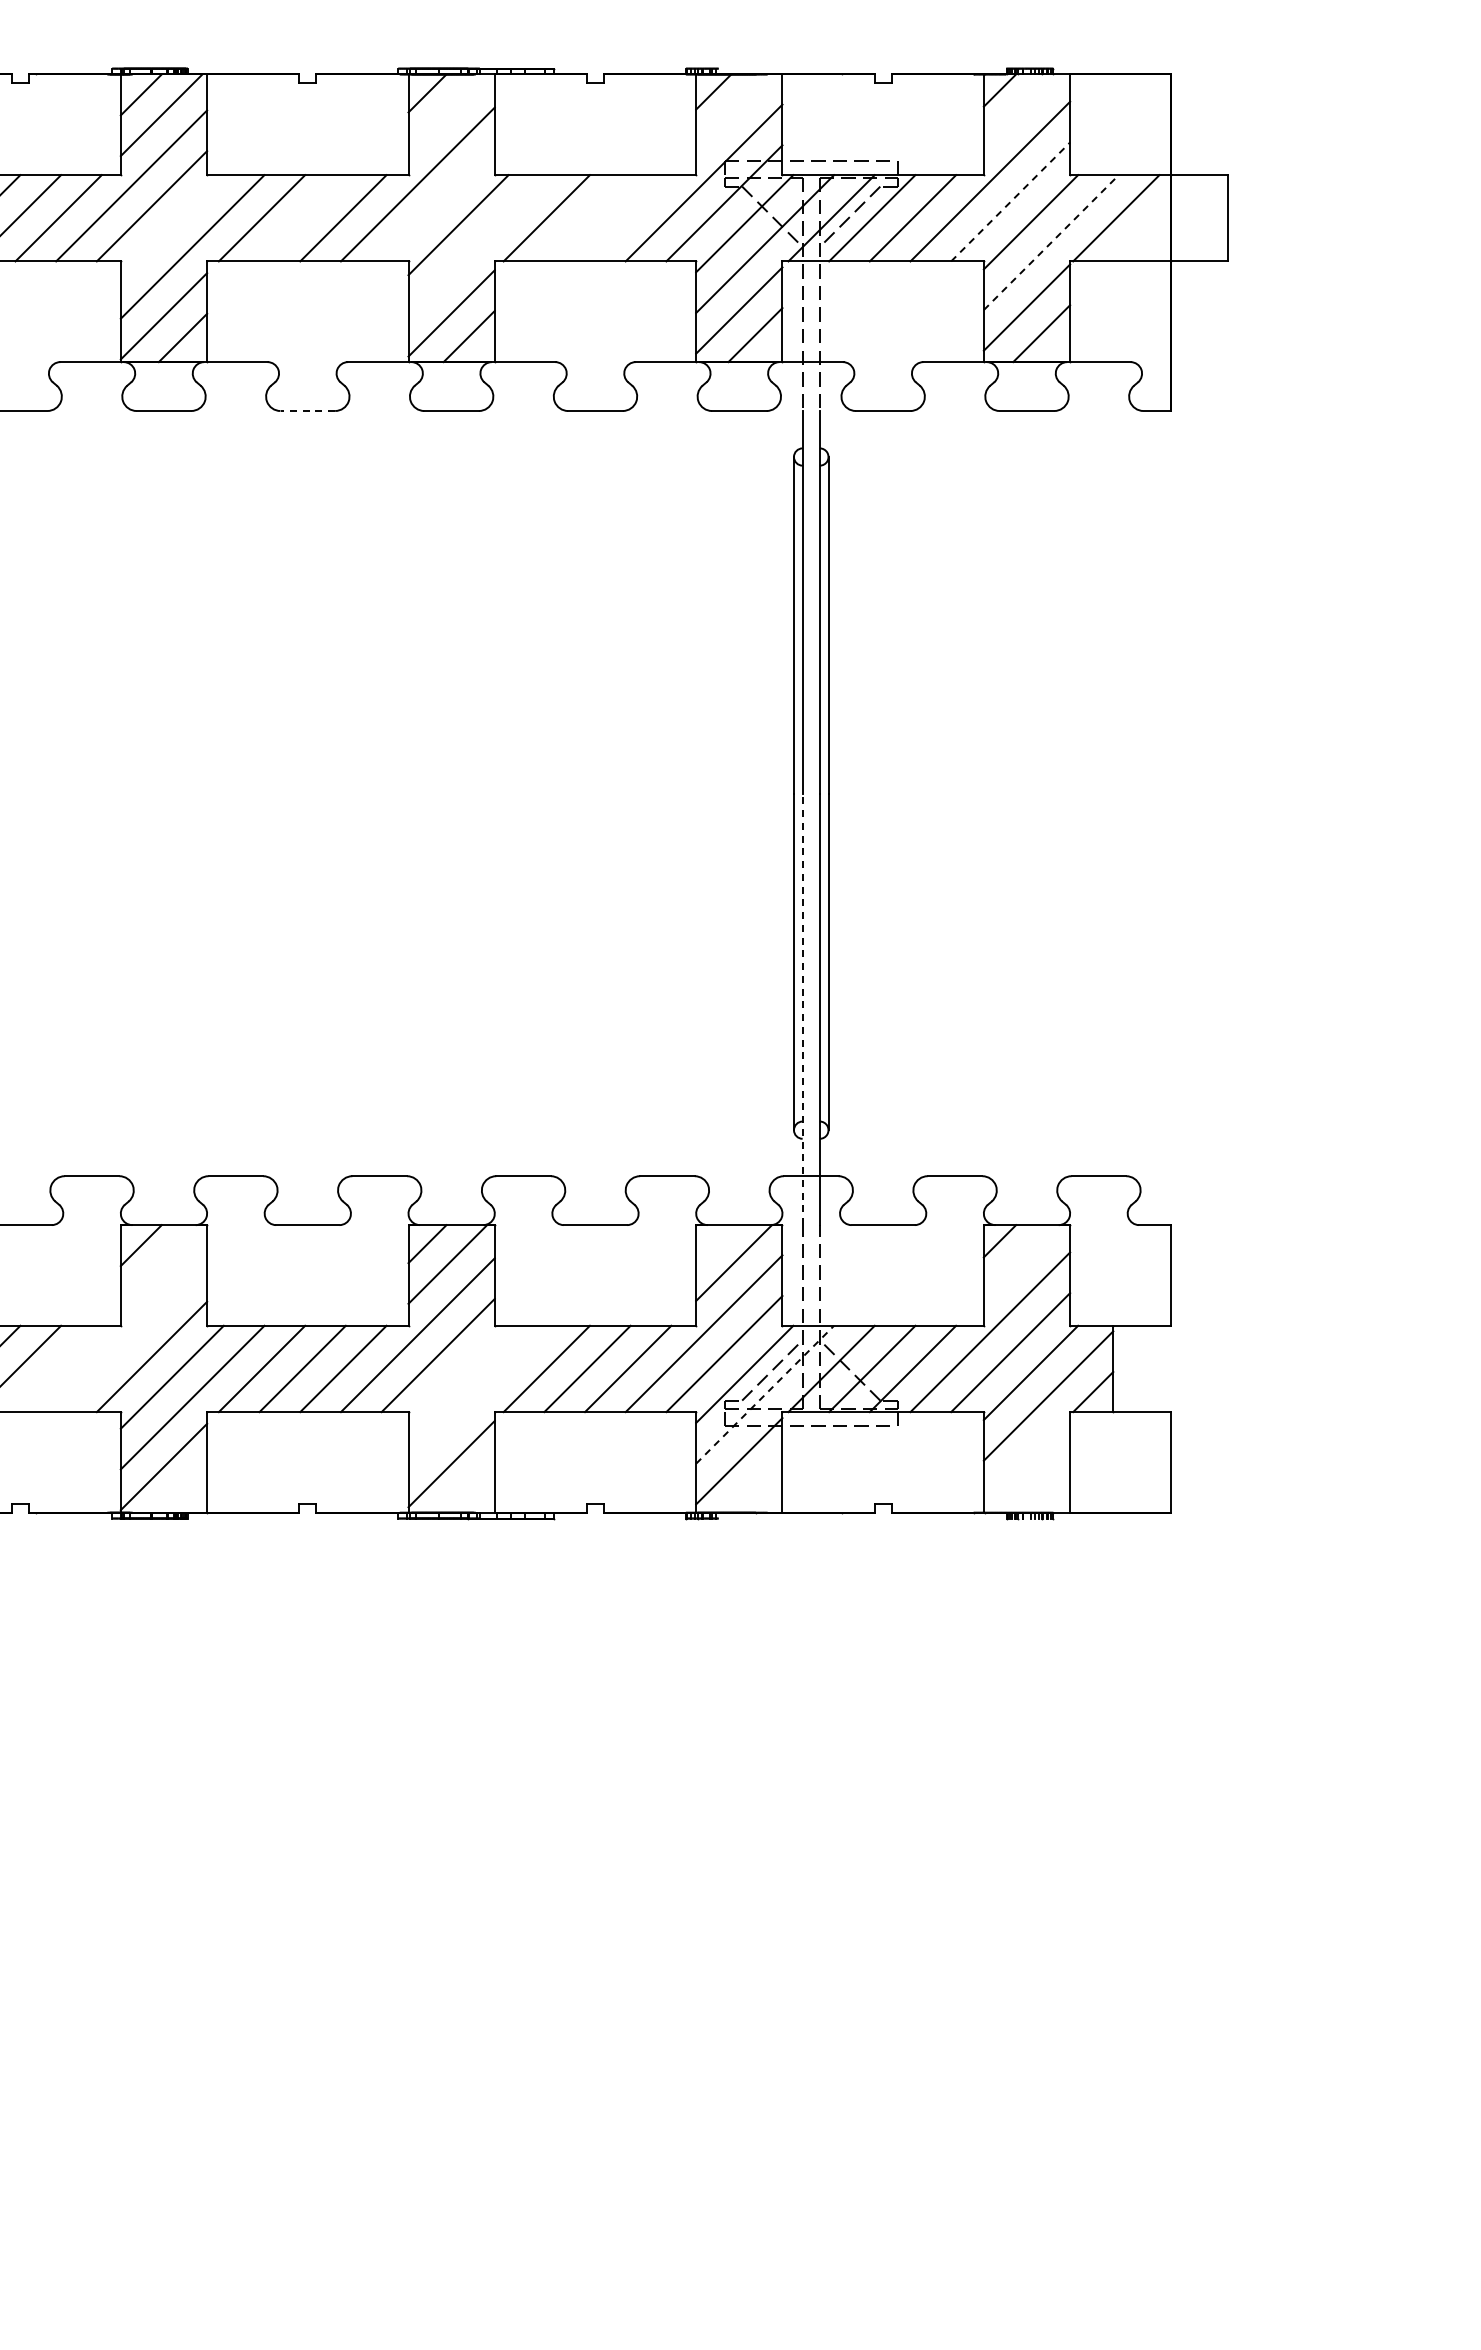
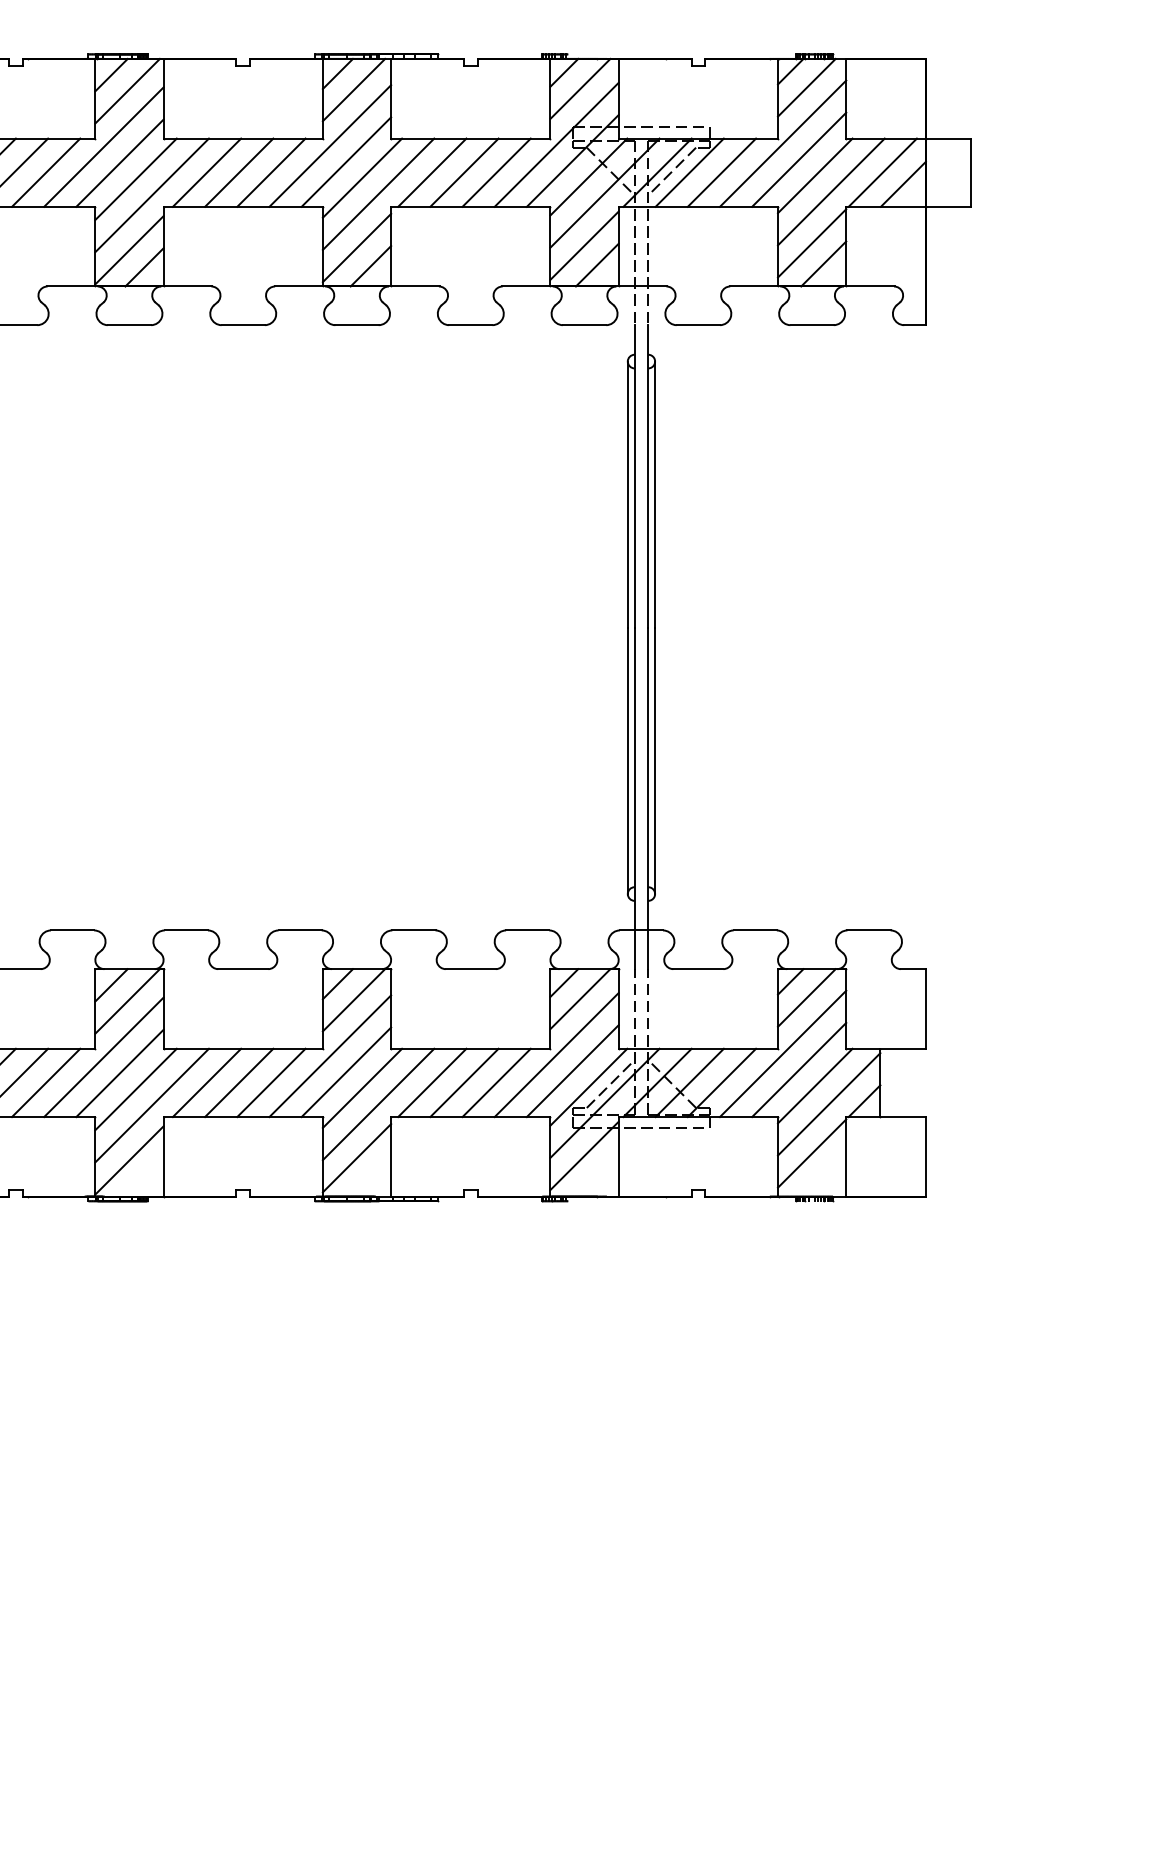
line: (1019, 110) -> (806, 87), added
line: (734, 112) -> (580, 89), added
line: (447, 113) -> (353, 89), added
line: (1011, 201) -> (799, 159), dashed -> solid
line: (437, 204) -> (345, 161), added
line: (302, 218) -> (239, 172), added
line: (587, 218) -> (464, 172), added
line: (628, 218) -> (496, 172), added
line: (171, 226) -> (135, 179), added
line: (1141, 232) -> (902, 183), added
line: (1051, 242) -> (831, 191), dashed -> solid
line: (478, 245) -> (378, 194), added
line: (307, 411) -> (242, 325), dashed -> solid
line: (802, 1009) -> (634, 798), dashed -> solid
line: (713, 1242) -> (564, 982), added
line: (1019, 1261) -> (806, 997), added
line: (161, 1265) -> (127, 1001), added
line: (131, 1336) -> (103, 1057), added
line: (58, 1368) -> (46, 1082), added
line: (458, 1375) -> (362, 1088), added
line: (765, 1394) -> (605, 1103), dashed -> solid
line: (478, 1395) -> (378, 1103), added
line: (1026, 1458) -> (811, 1153), added

